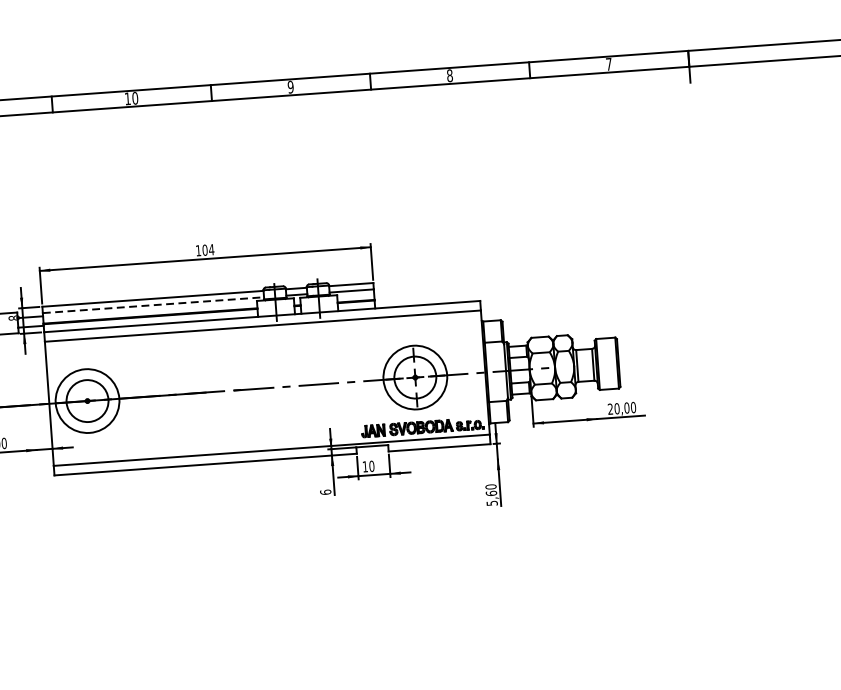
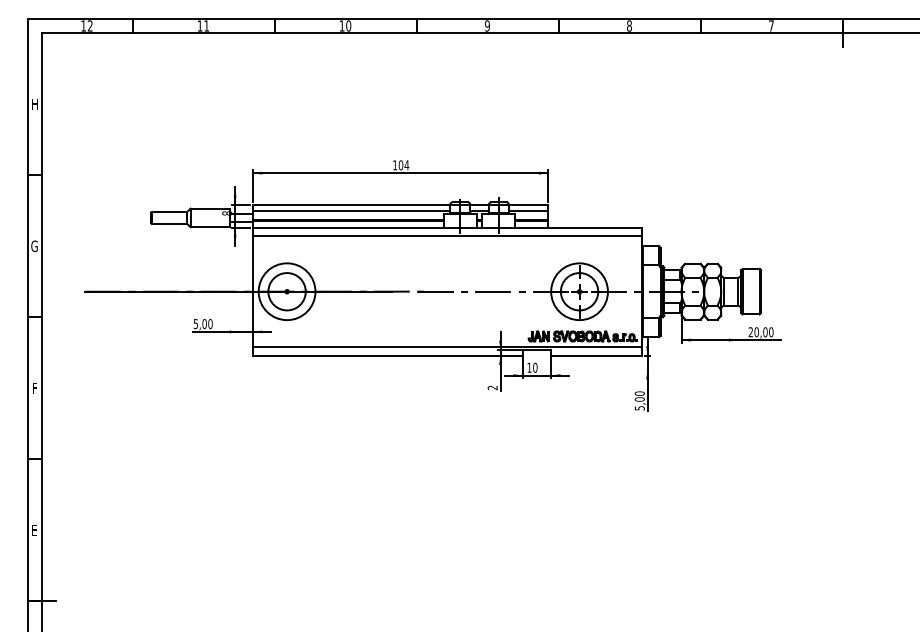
line: (153, 304) -> (351, 210), dashed -> solid
text: (325, 491) -> (492, 387), 6 -> 2
text: (491, 493) -> (639, 399), 5,60 -> 5,00

